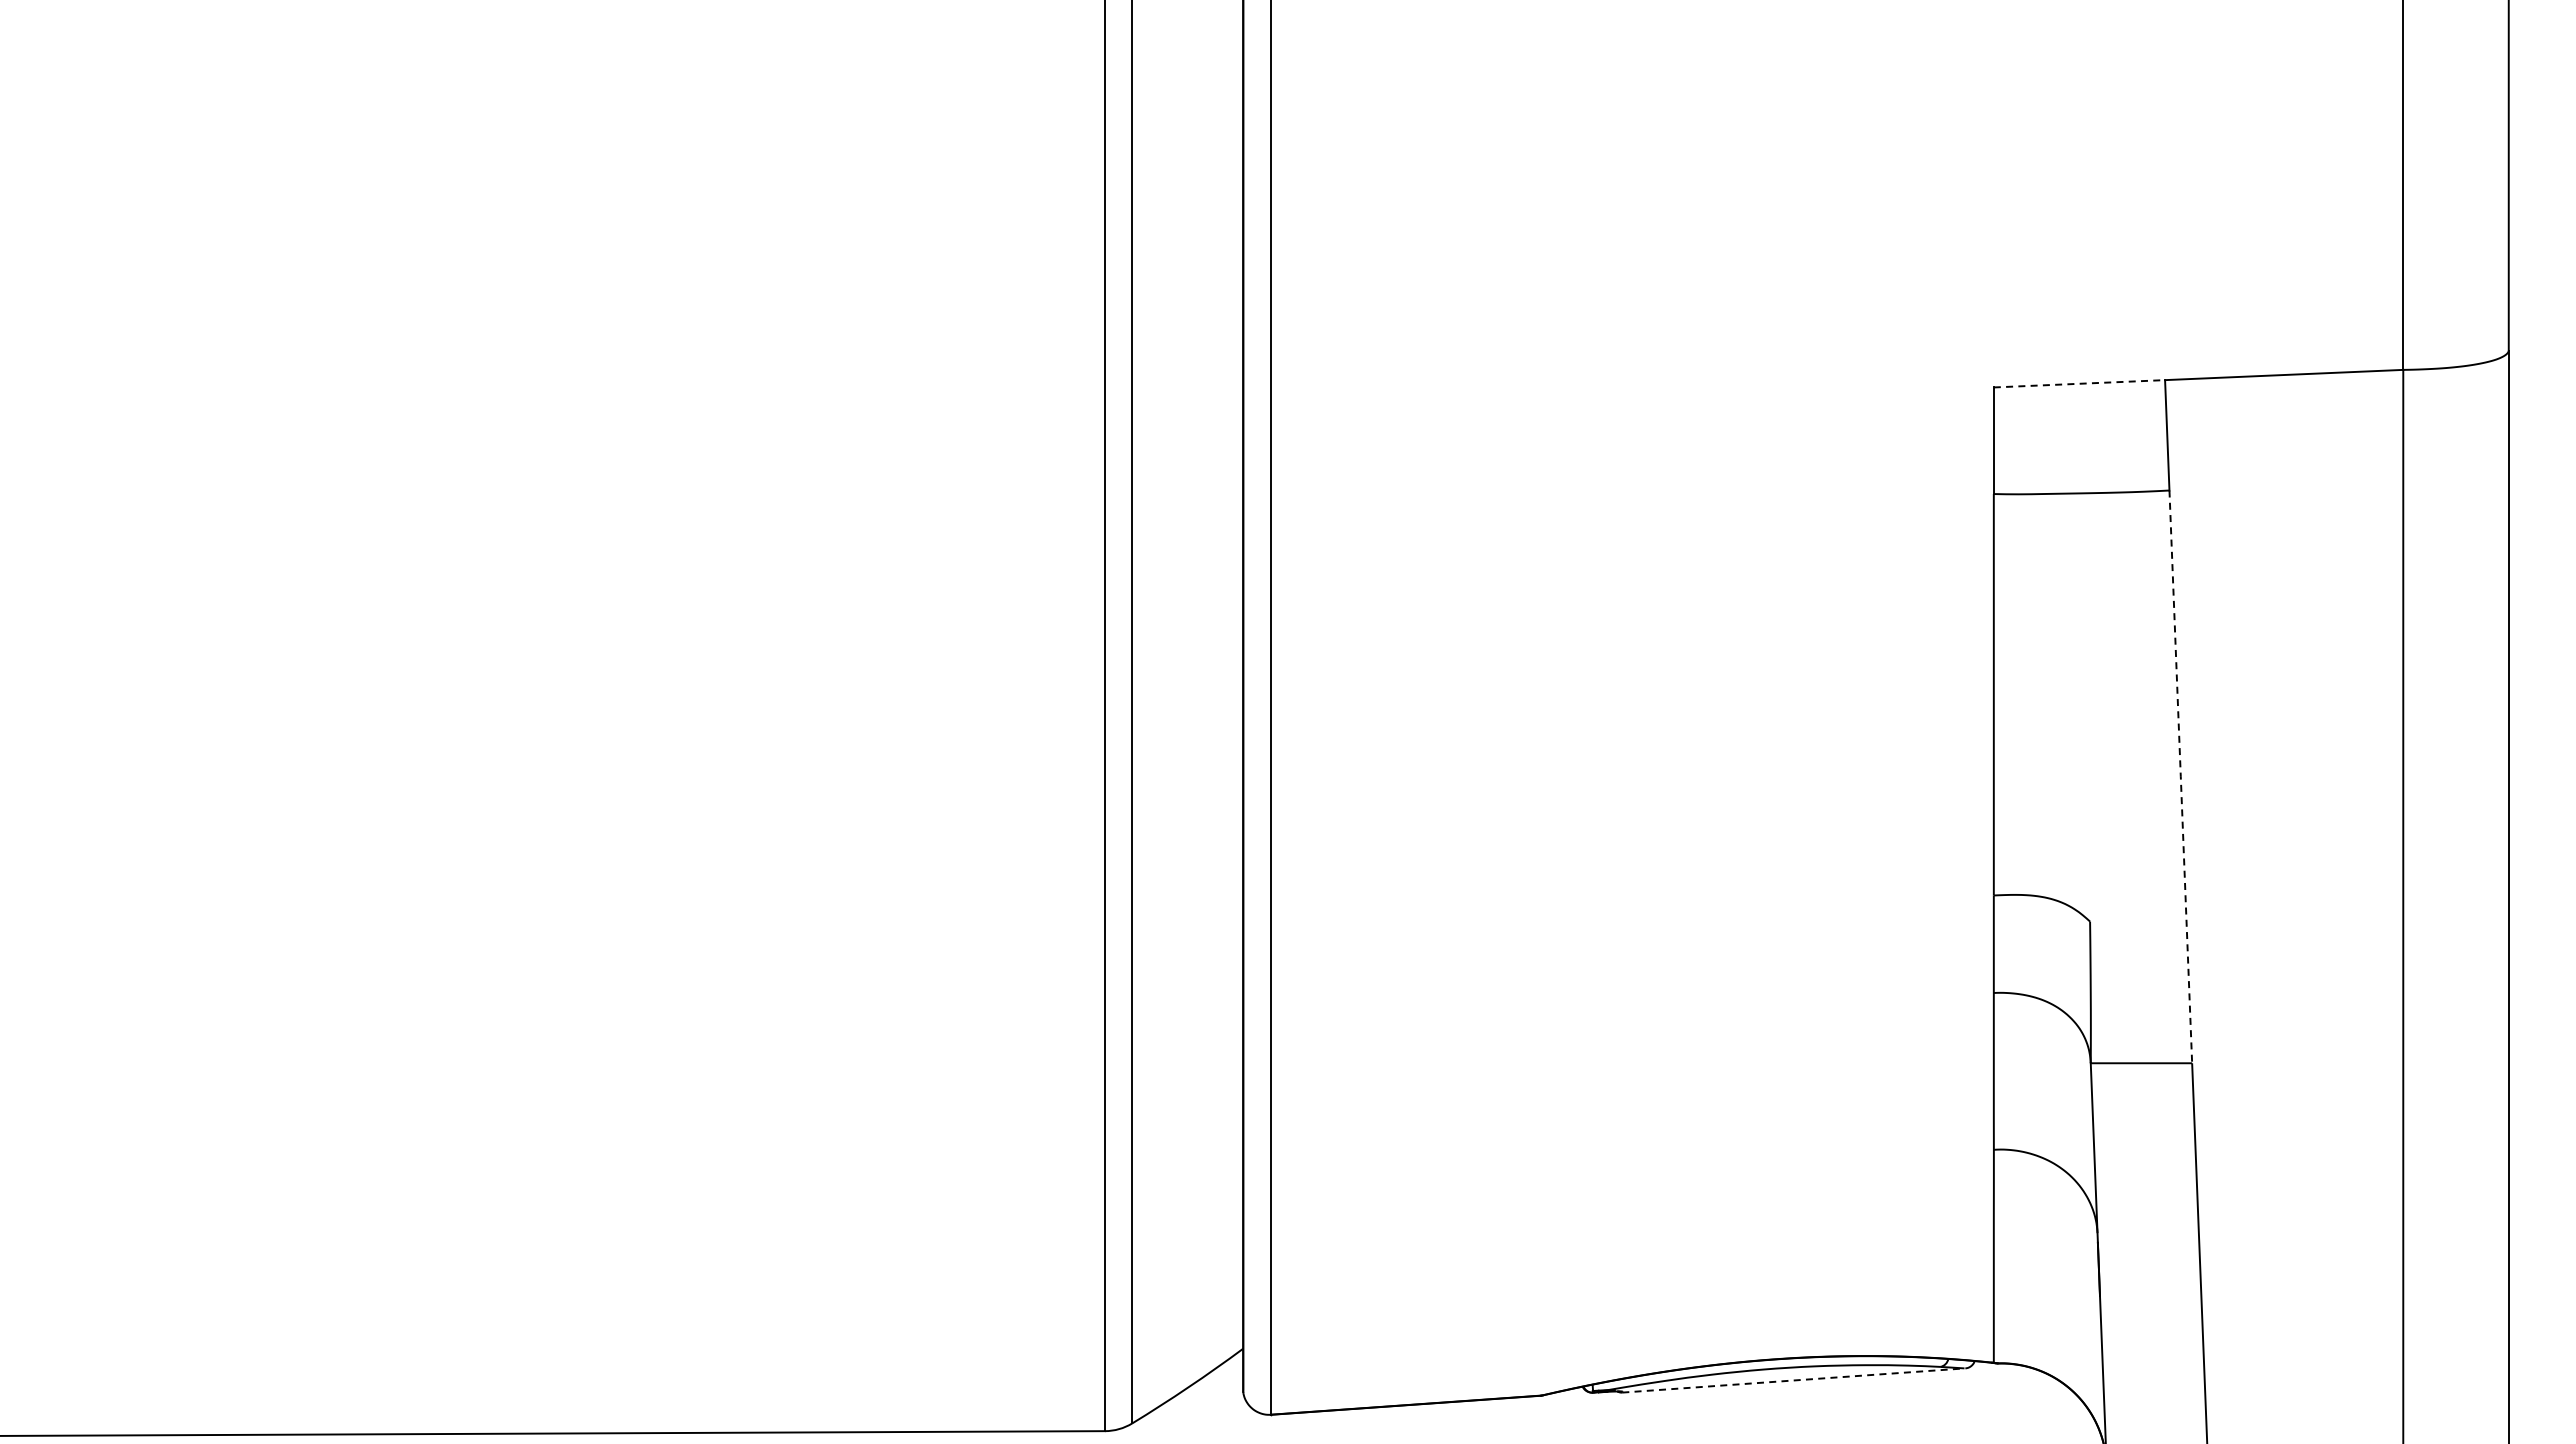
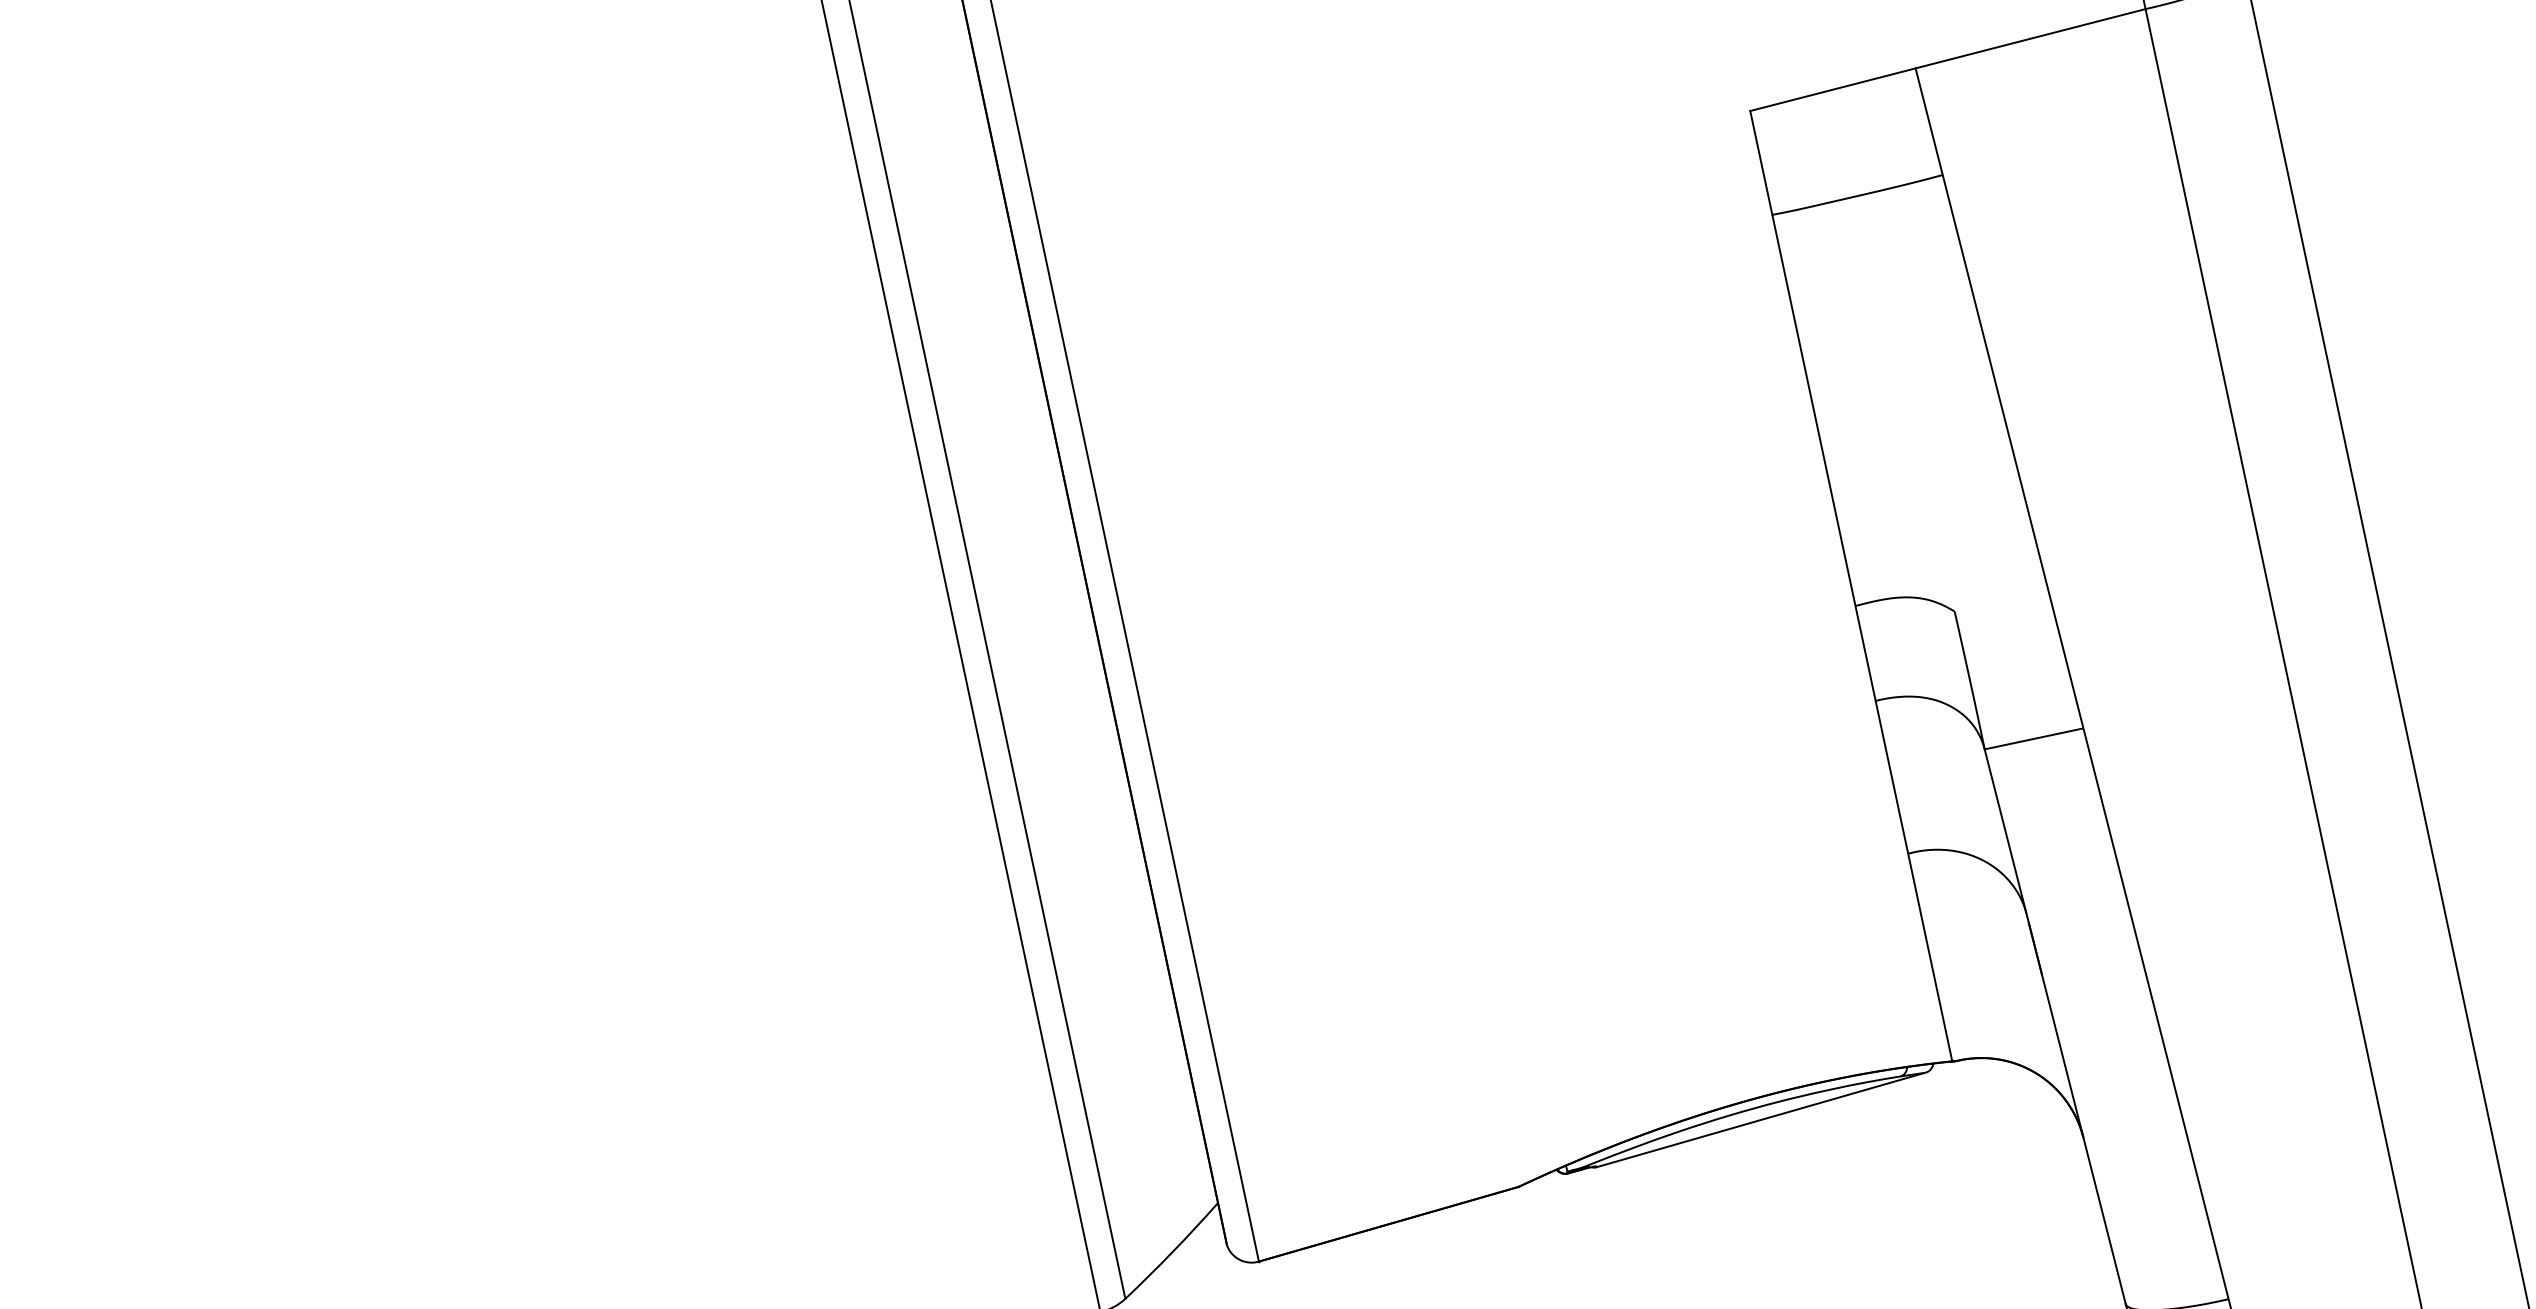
line: (2079, 383) -> (1832, 89), dashed -> solid
line: (2180, 776) -> (2012, 451), dashed -> solid
line: (1793, 1380) -> (1760, 1120), dashed -> solid

